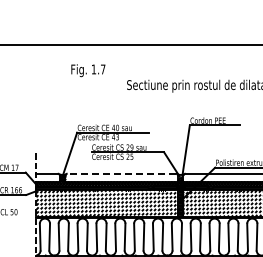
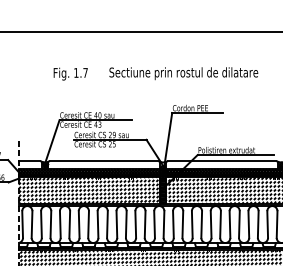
text: (88, 70) -> (70, 73), moved
line: (121, 174) -> (103, 161), dashed -> solid

